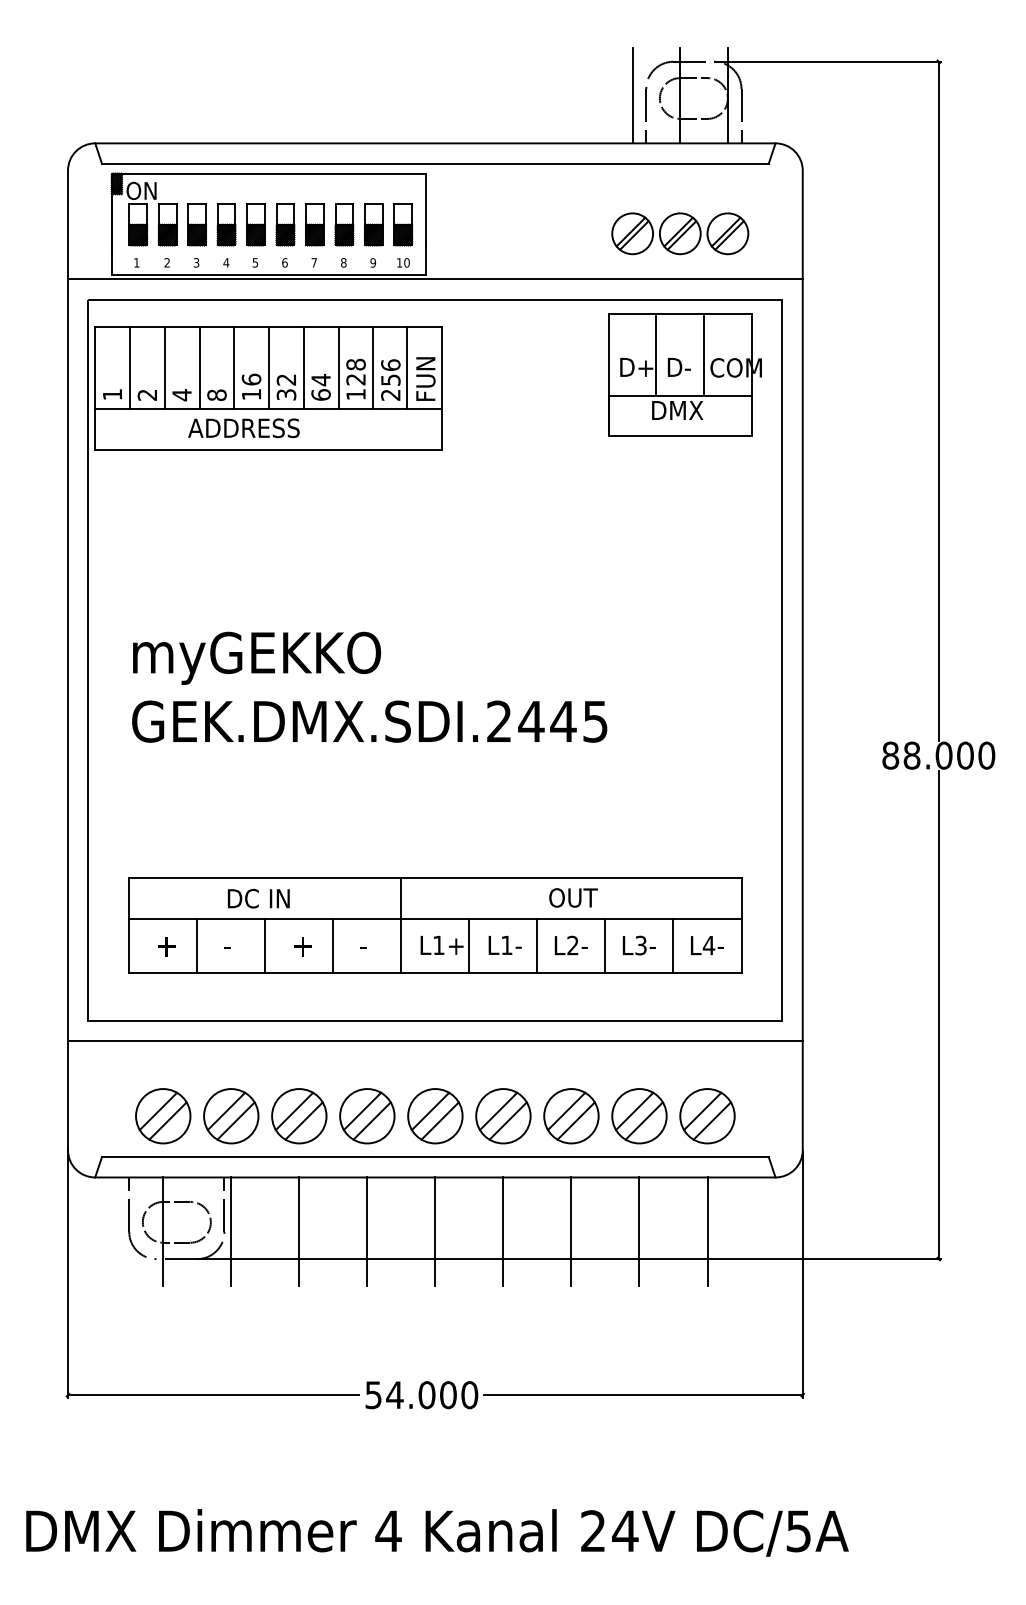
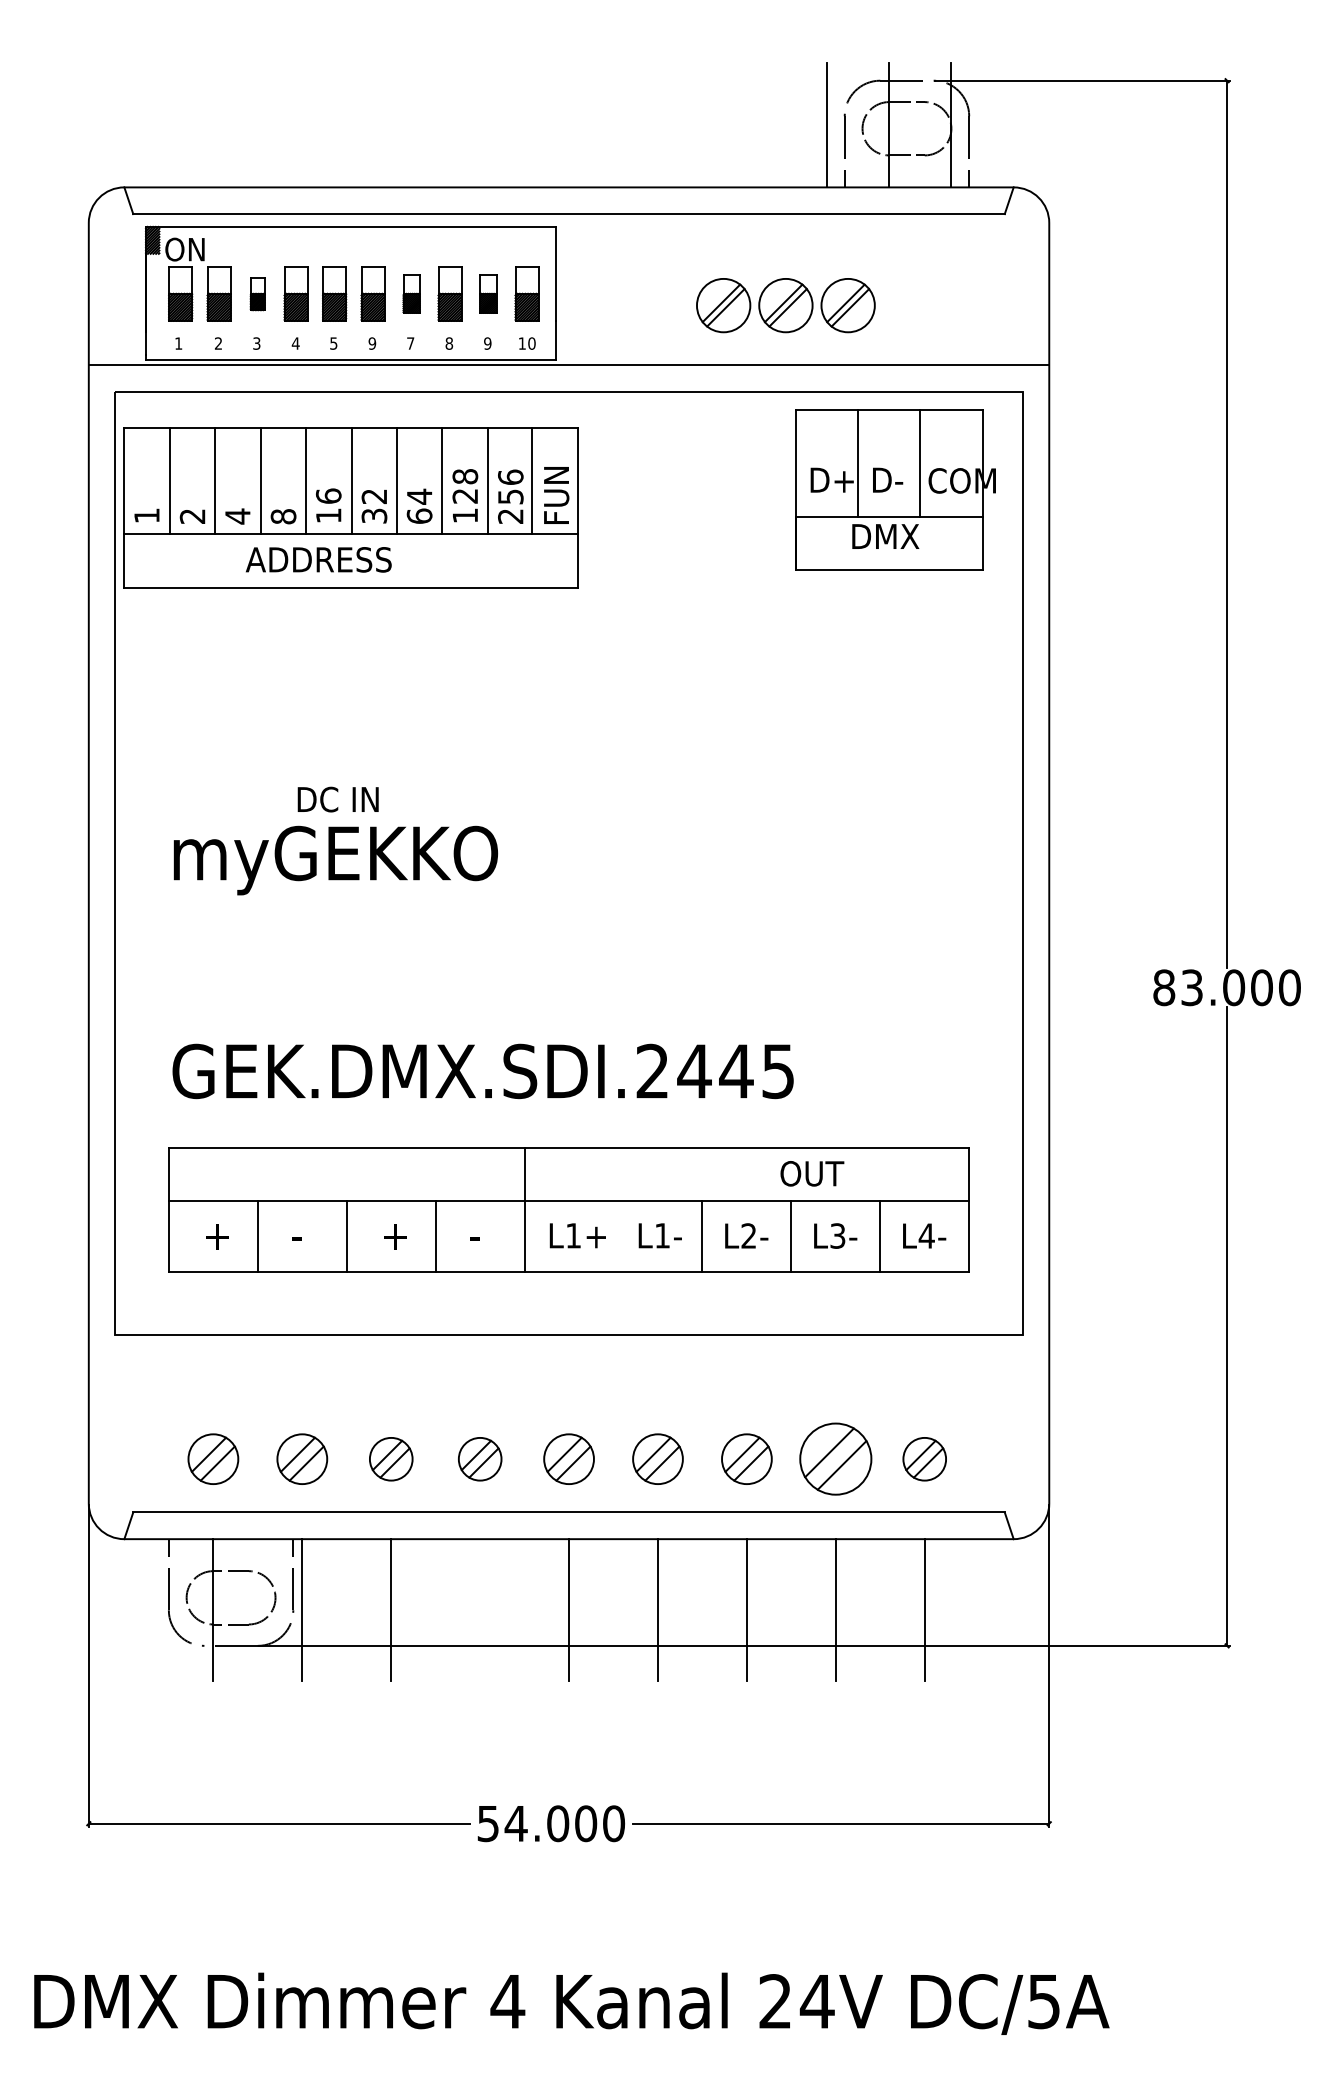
part: (197, 224) -> (258, 293), size x0.6
part: (314, 224) -> (411, 293), size x0.7
part: (373, 224) -> (488, 293), size x0.7
part: (680, 233) -> (786, 305), moved
text: (284, 262) -> (371, 343), 6 -> 9
text: (369, 721) -> (482, 1071), moved
text: (911, 755) -> (1191, 987), 88.000 -> 83.000
text: (573, 897) -> (812, 1173), moved
text: (258, 898) -> (337, 799), moved
line: (469, 945) -> (613, 1235), removed
line: (435, 1041) -> (569, 1361), removed
part: (163, 1116) -> (213, 1459), size x0.7
part: (231, 1116) -> (302, 1459), size x0.7
part: (299, 1116) -> (391, 1459), size x0.6
part: (367, 1116) -> (480, 1459), size x0.6
part: (435, 1116) -> (569, 1459), size x0.7
part: (503, 1116) -> (658, 1459), size x0.7
part: (571, 1116) -> (746, 1459), size x0.7
part: (707, 1116) -> (924, 1459), size x0.6
line: (367, 1231) -> (480, 1609), removed

